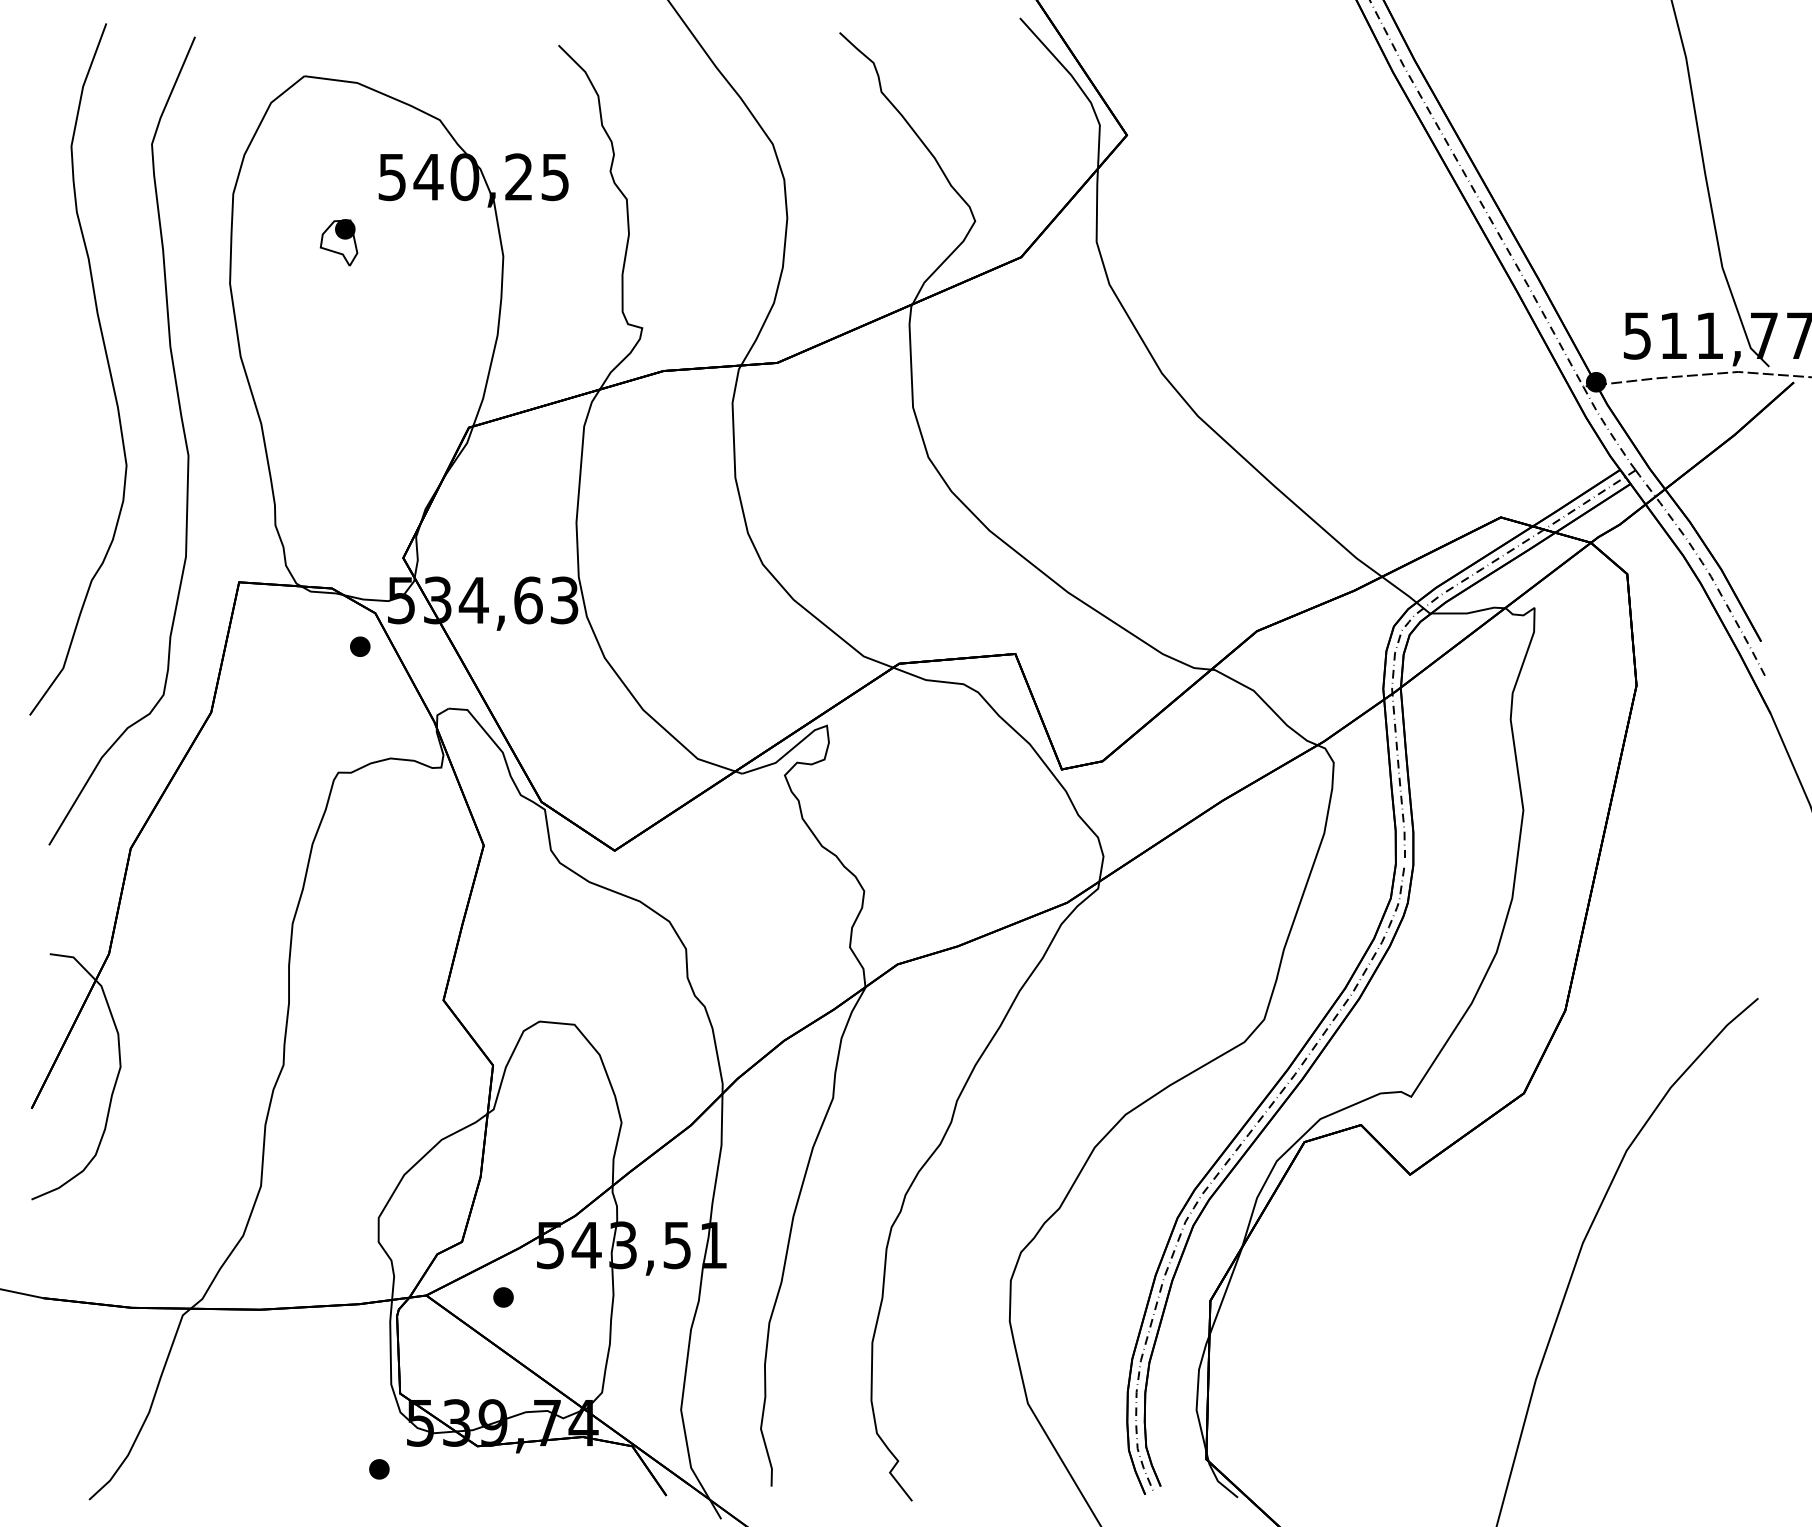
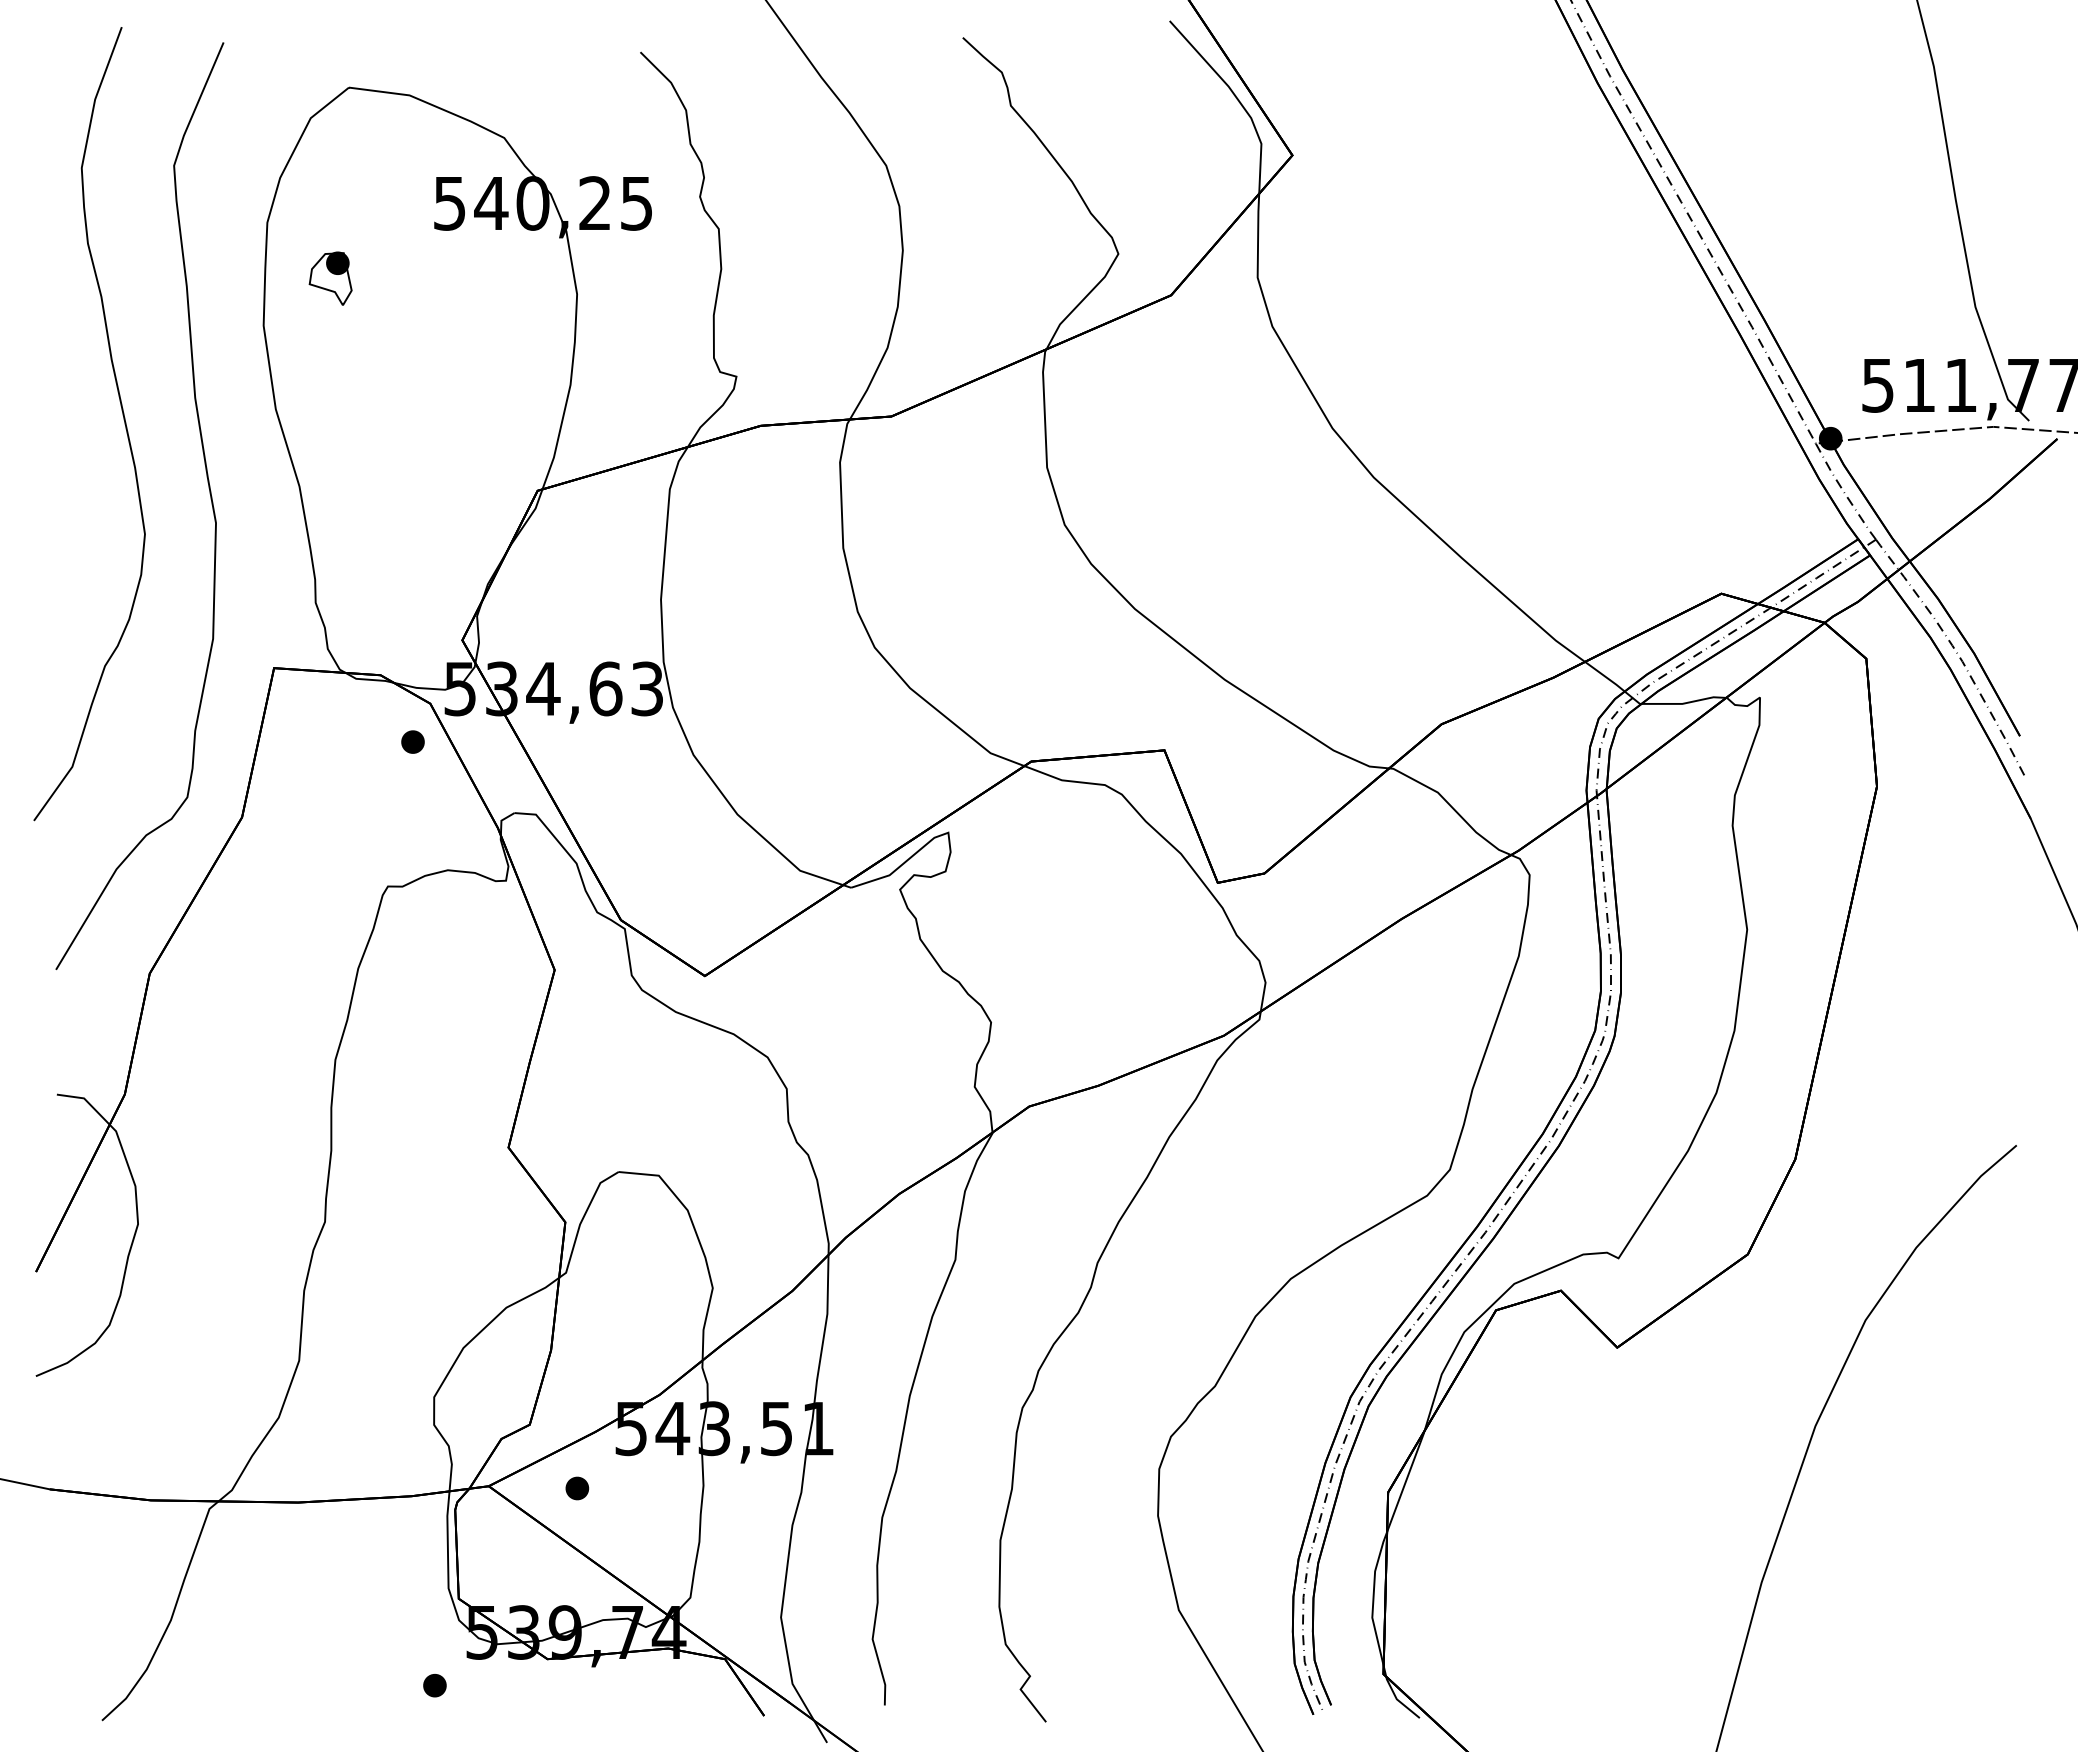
part: (338, 242) -> (330, 278), moved

